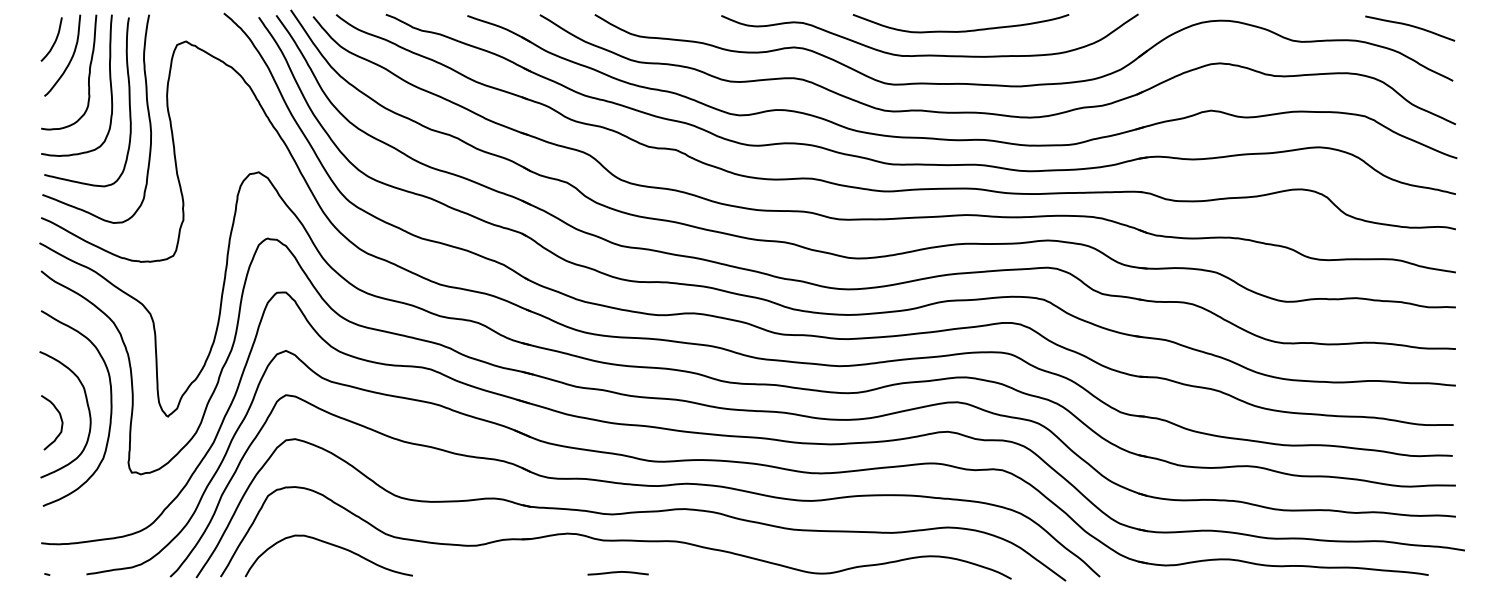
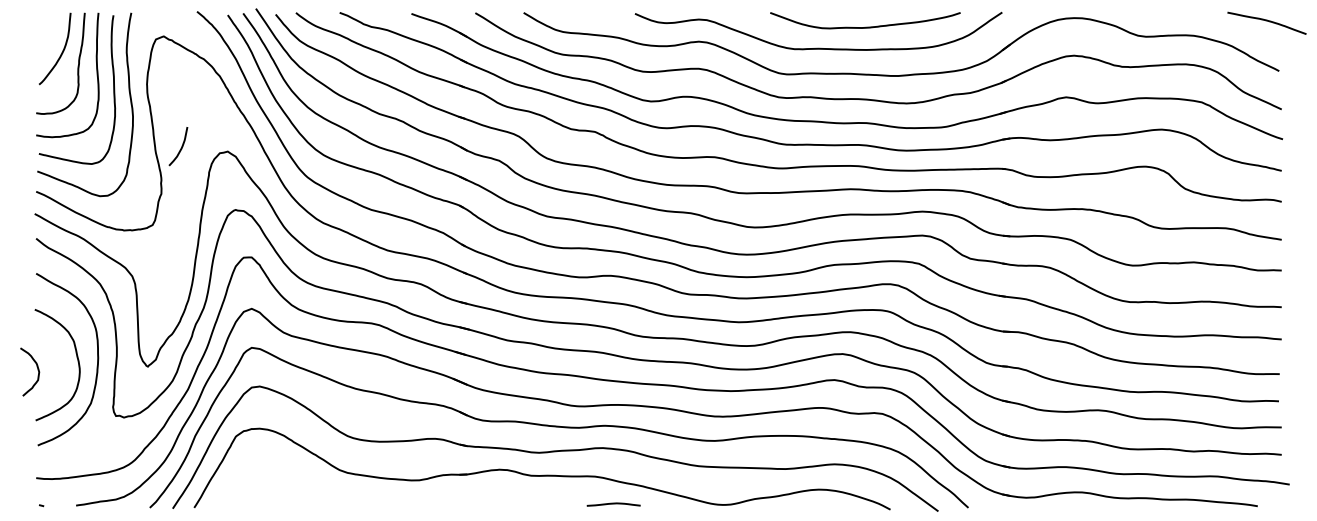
curve: (1410, 26) -> (1267, 21), moved
curve: (960, 30) -> (864, 26), moved
curve: (54, 40) -> (180, 147), moved
curve: (60, 419) -> (37, 369), moved
curve: (331, 545) -> (291, 480), removed
curve: (617, 572) -> (613, 503), moved

